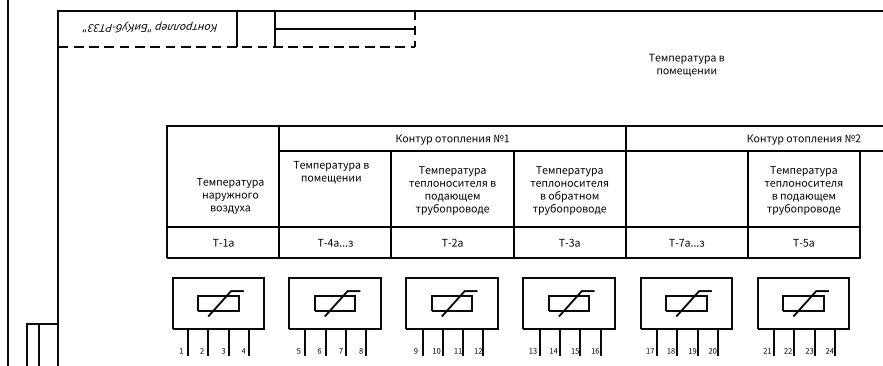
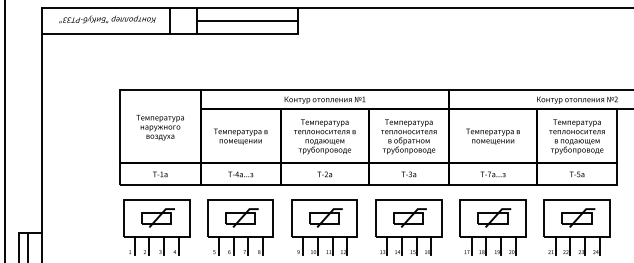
line: (255, 46) -> (183, 33), dashed -> solid
text: (685, 64) -> (492, 136), moved
text: (330, 171) -> (240, 136), moved
text: (229, 195) -> (159, 127), moved

